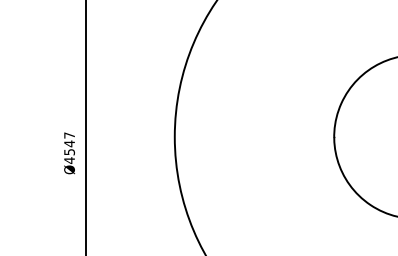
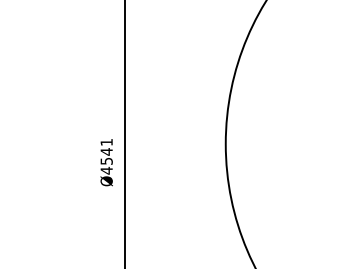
text: (69, 135) -> (106, 142), Ø4547 -> Ø4541

